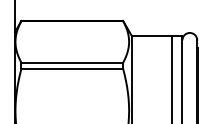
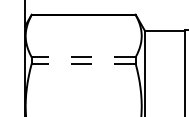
line: (72, 62) -> (83, 57), solid -> dashed
line: (72, 68) -> (83, 63), solid -> dashed

